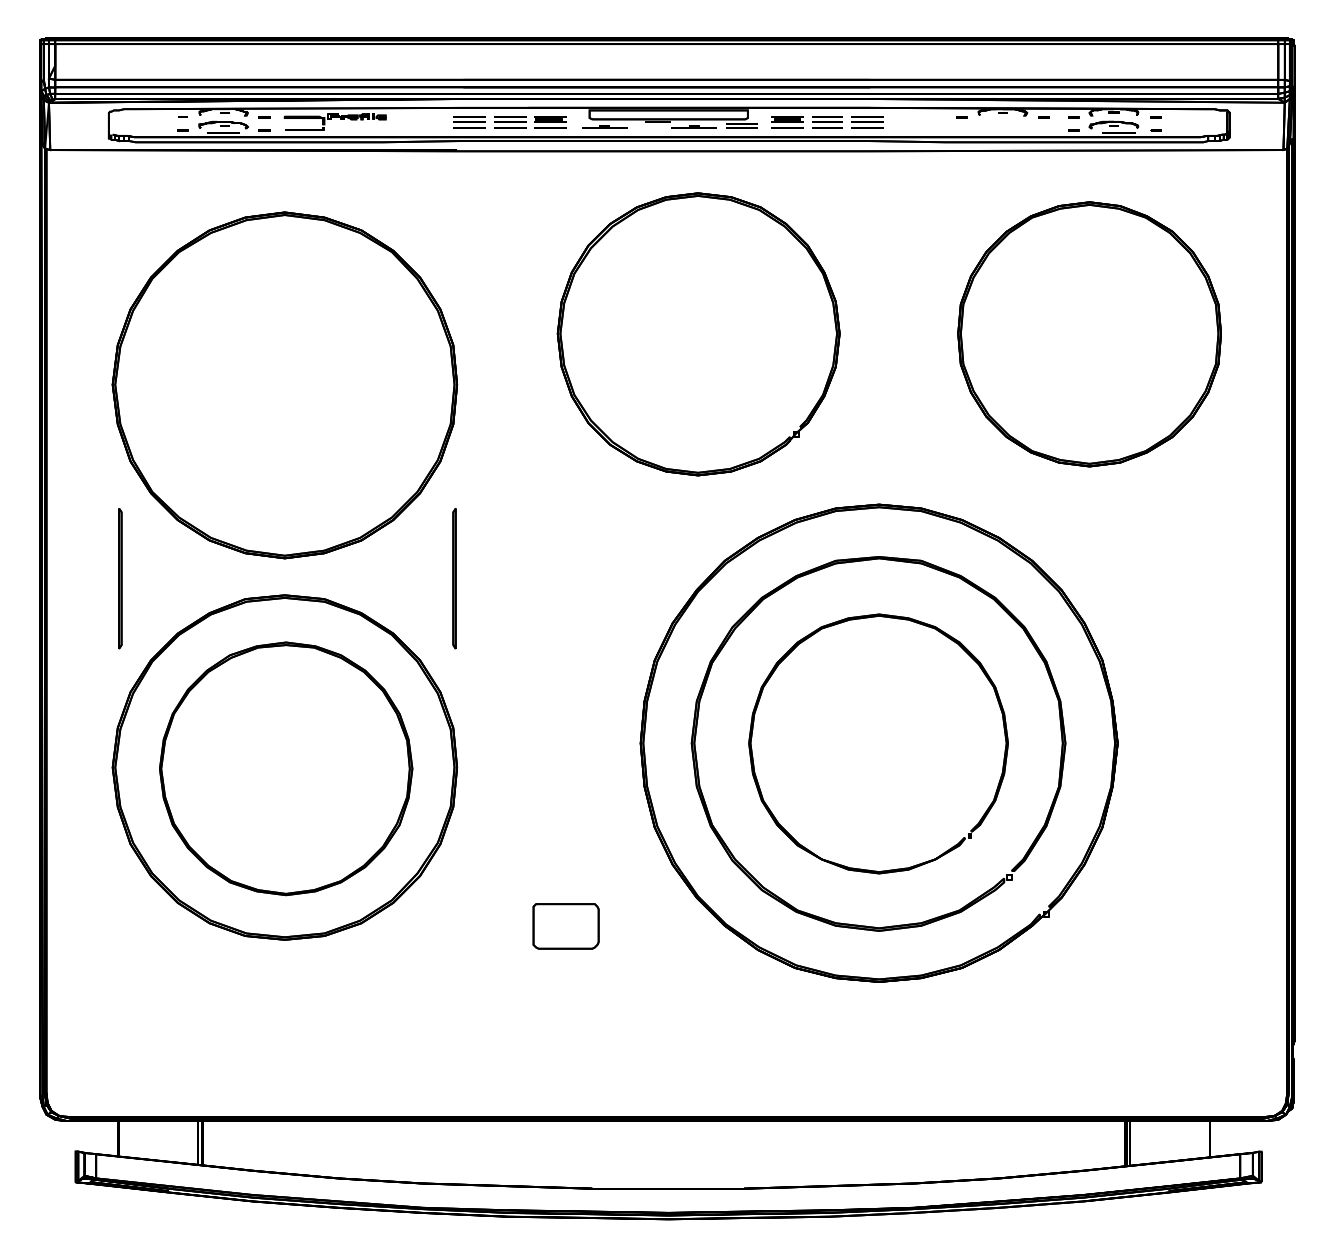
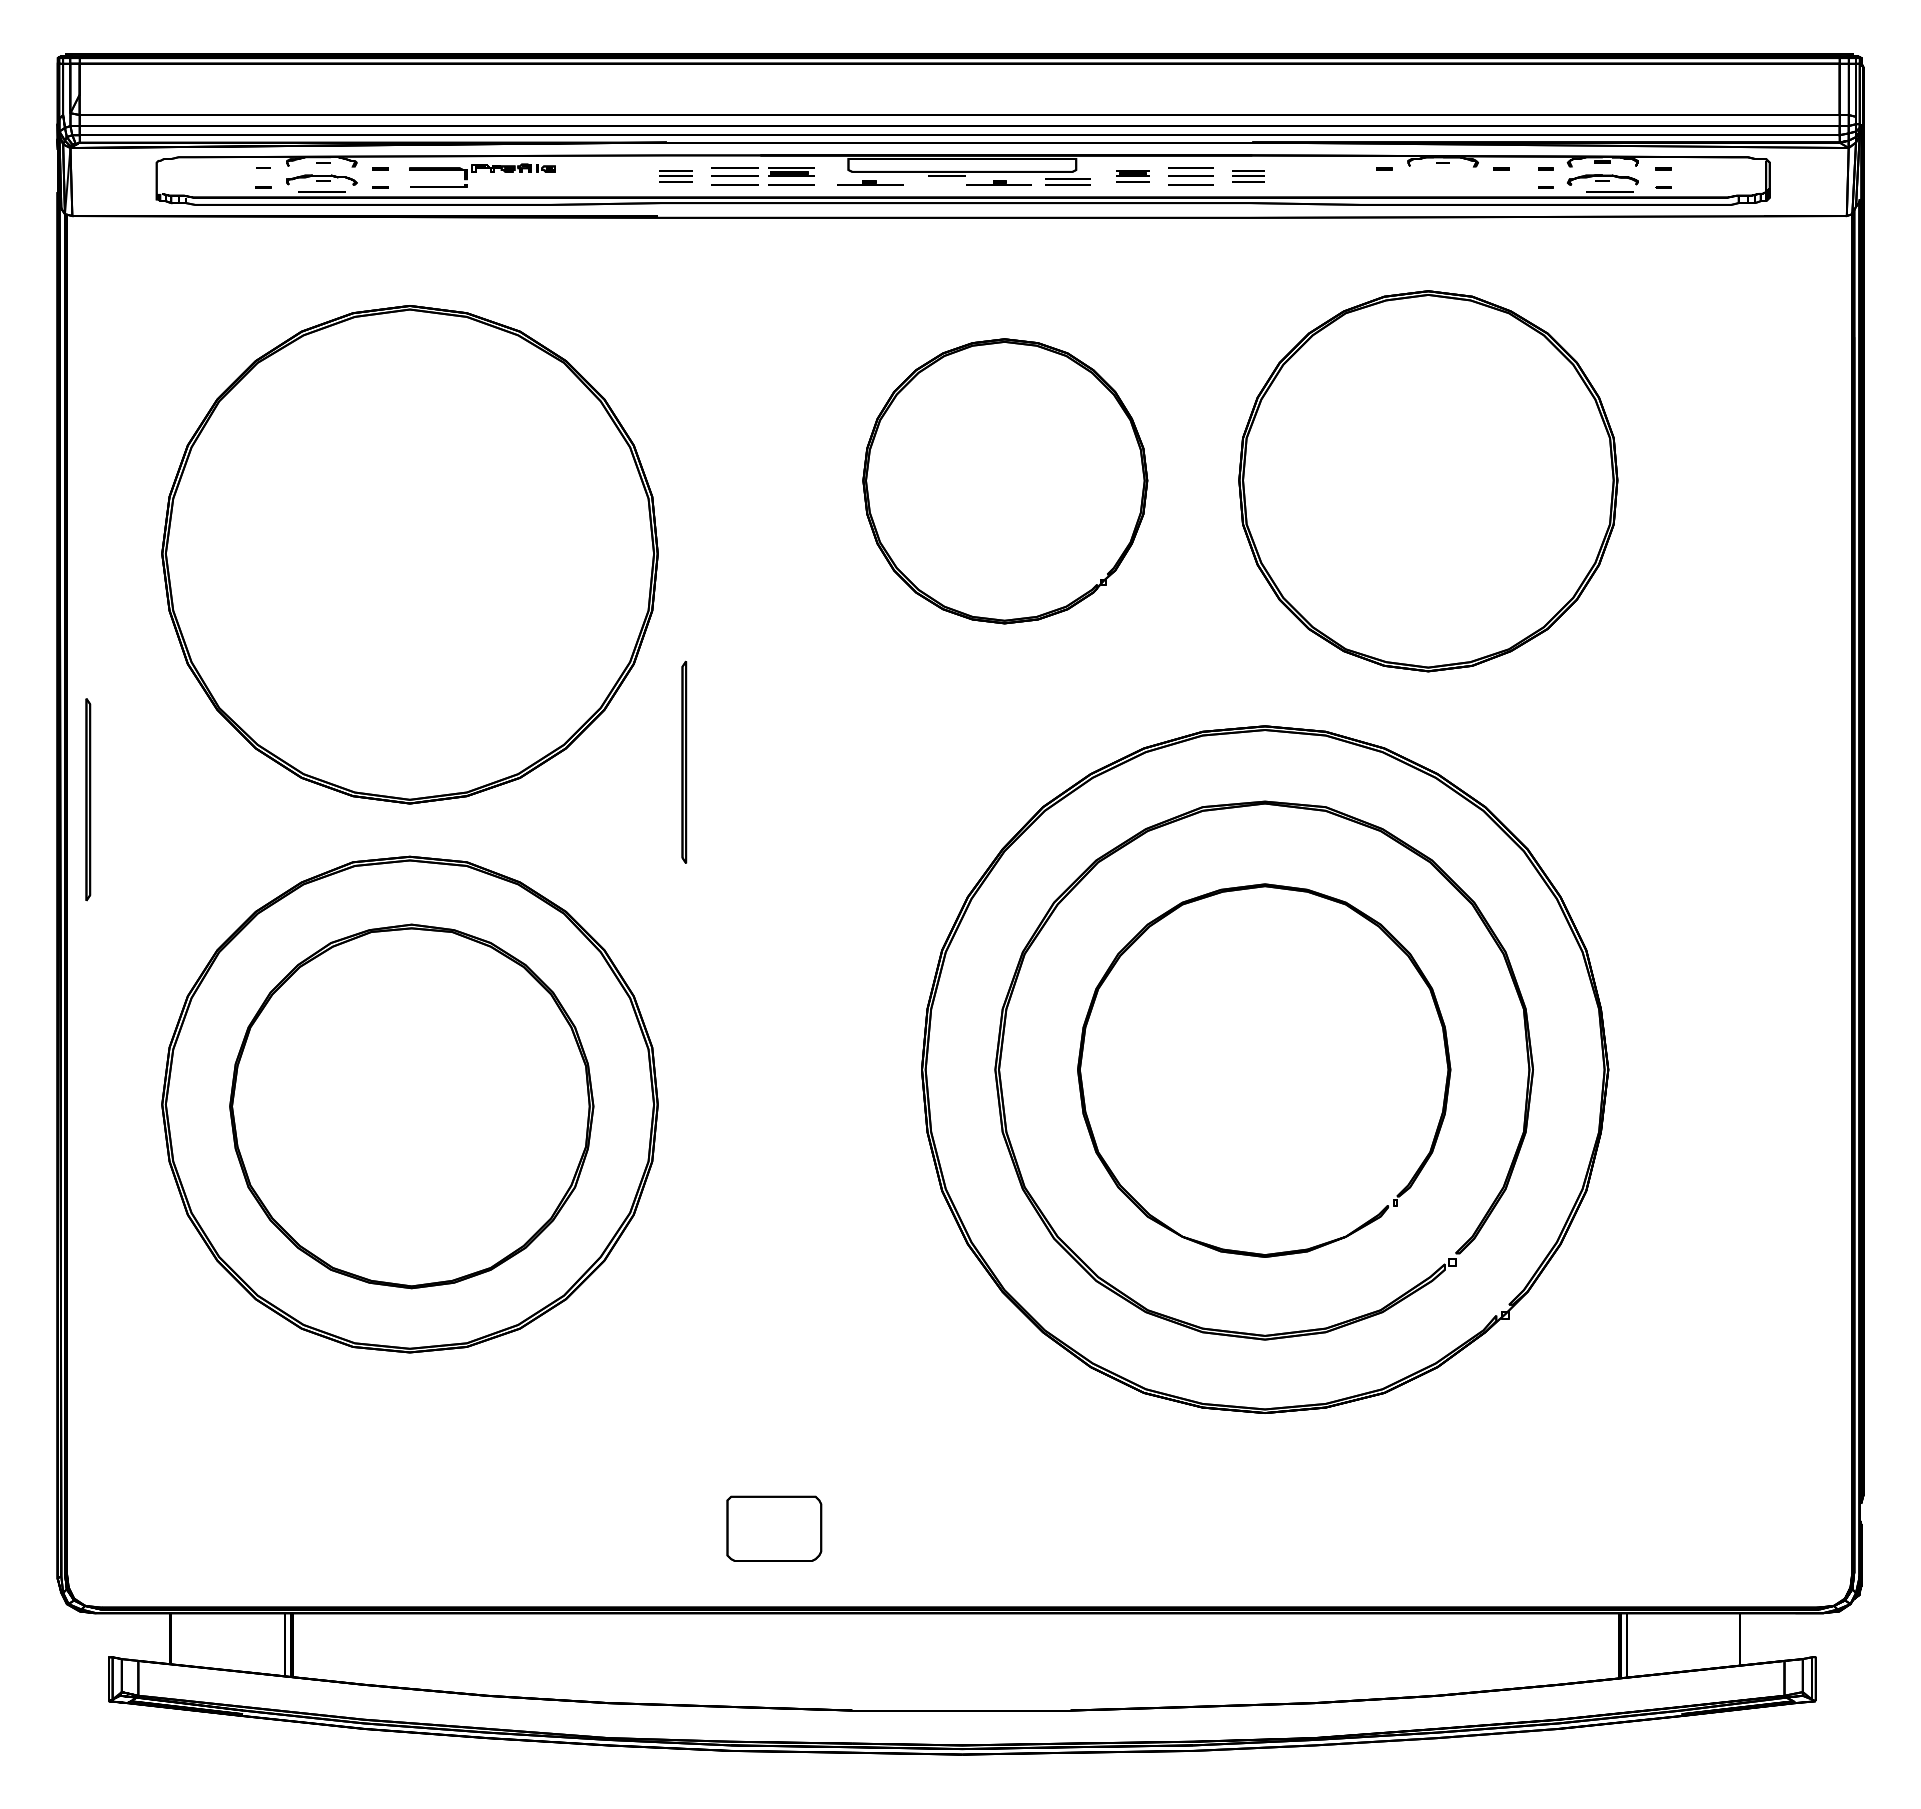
part: (469, 122) -> (675, 176), size x0.7
part: (787, 122) -> (1133, 176), size x0.7
part: (867, 122) -> (1248, 176), size x0.7
part: (698, 334) -> (1005, 481), size x0.7
part: (1089, 334) -> (1428, 481), moved
line: (120, 578) -> (88, 799), moved
line: (454, 578) -> (684, 762), moved
part: (565, 926) -> (773, 1528), moved

